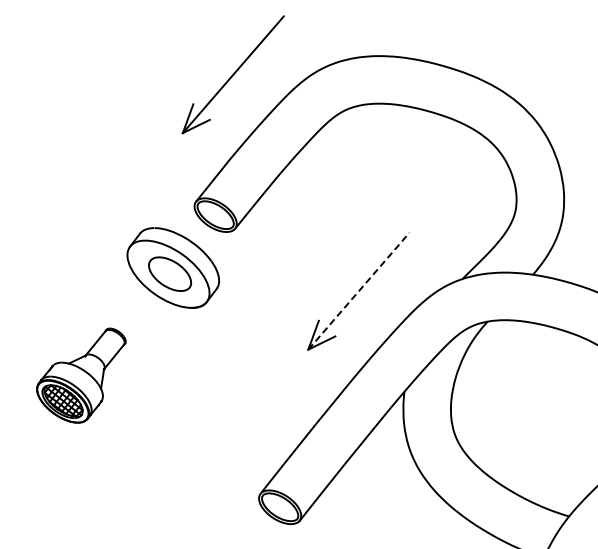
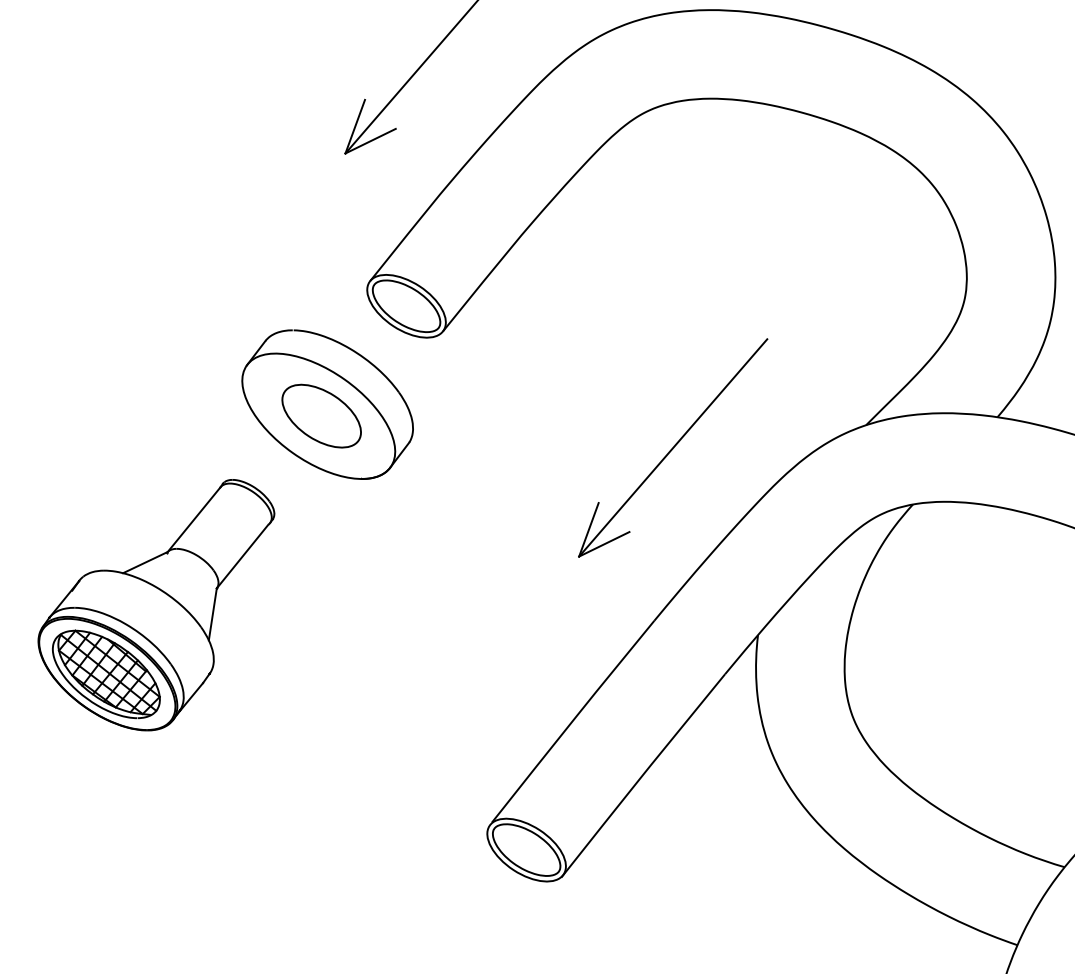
line: (359, 290) -> (674, 446), dashed -> solid
part: (81, 375) -> (156, 604), size x1.43

